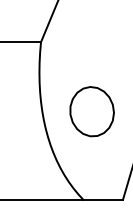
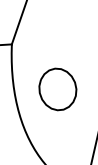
part: (91, 111) -> (57, 89), moved

